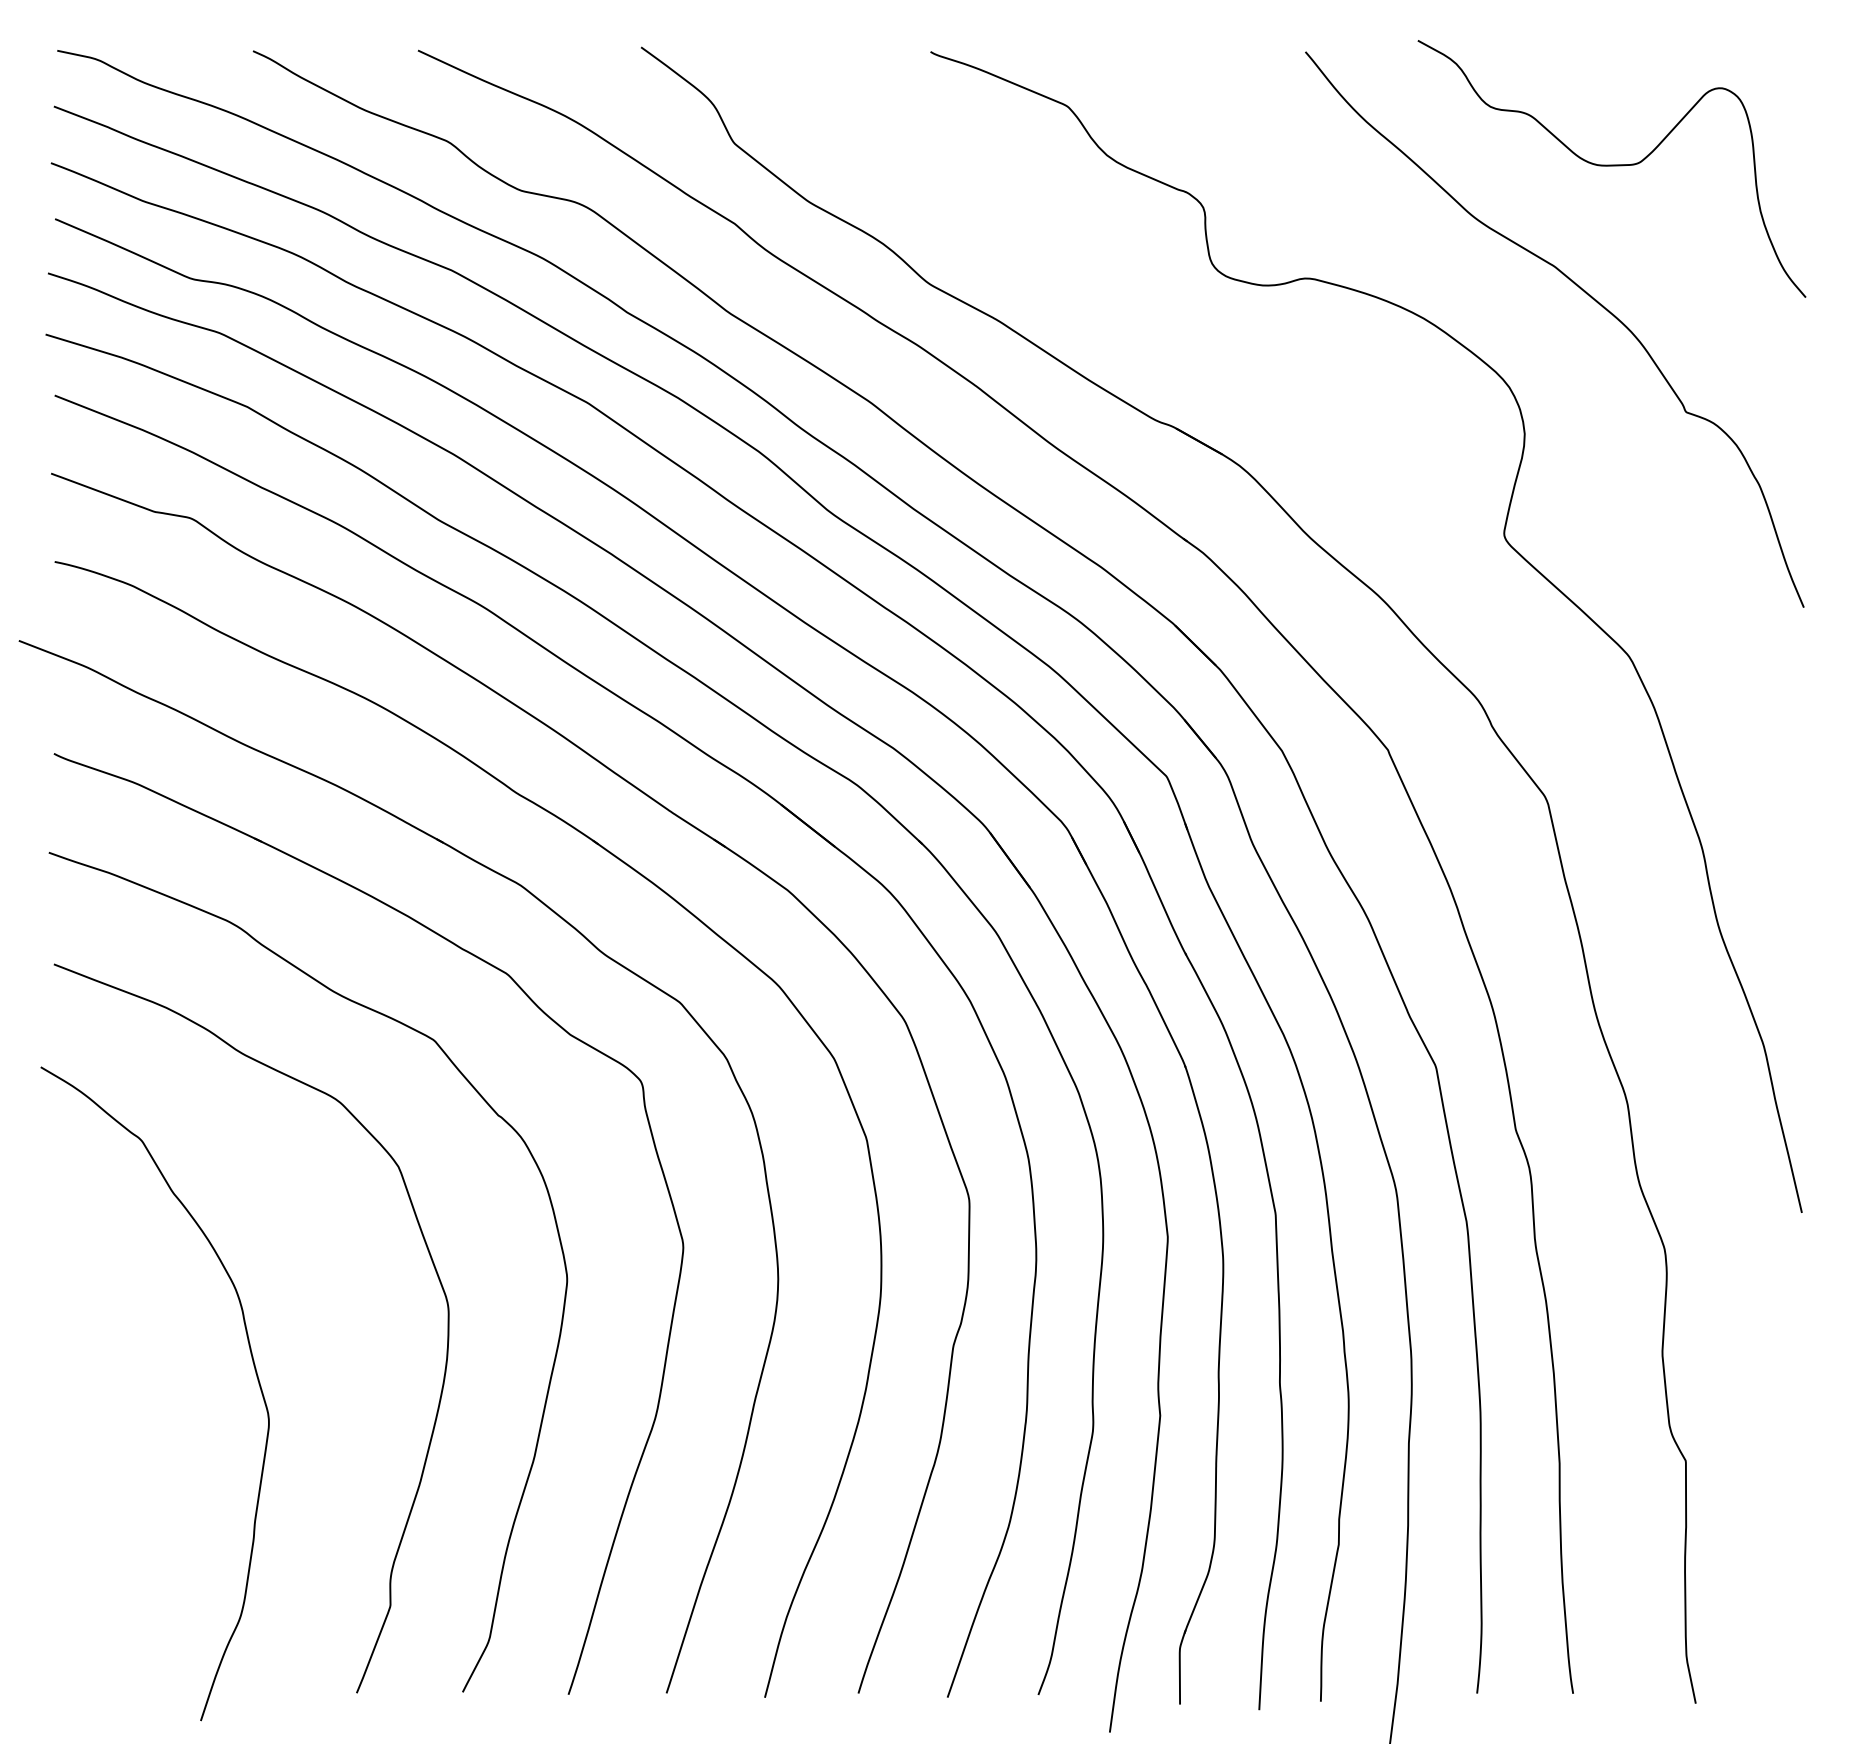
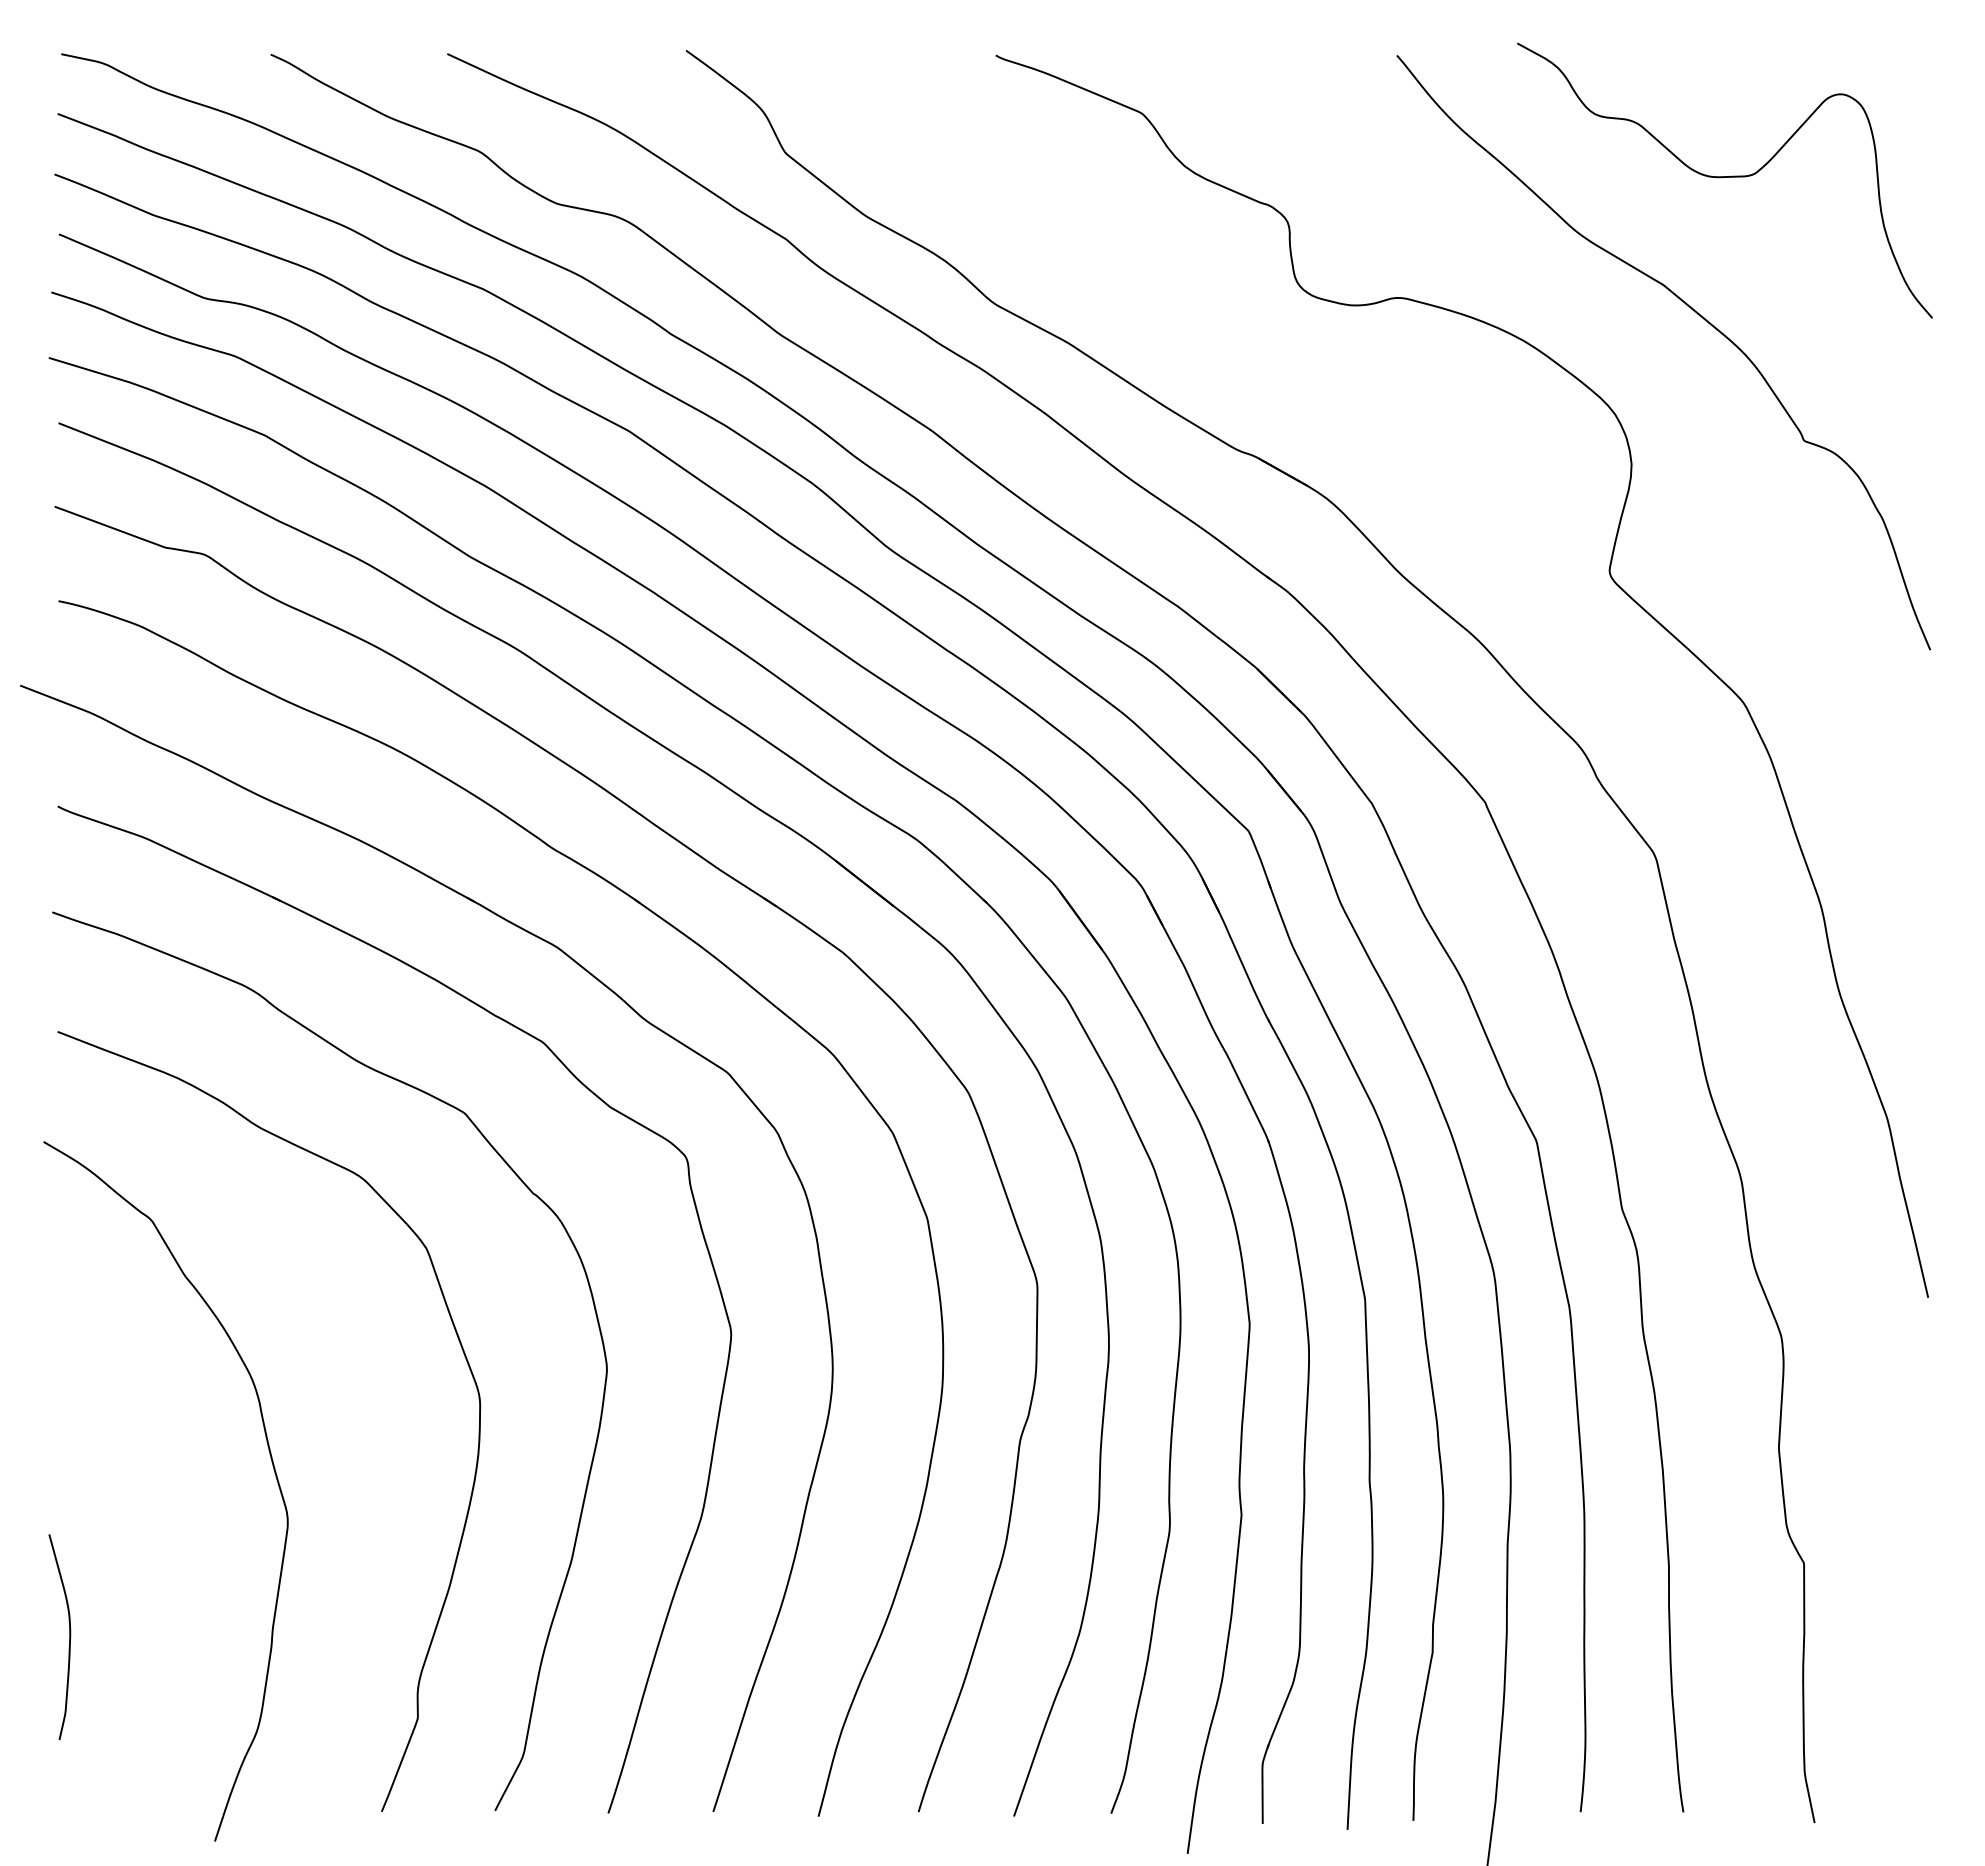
curve: (64, 1529) -> (69, 1636), added

